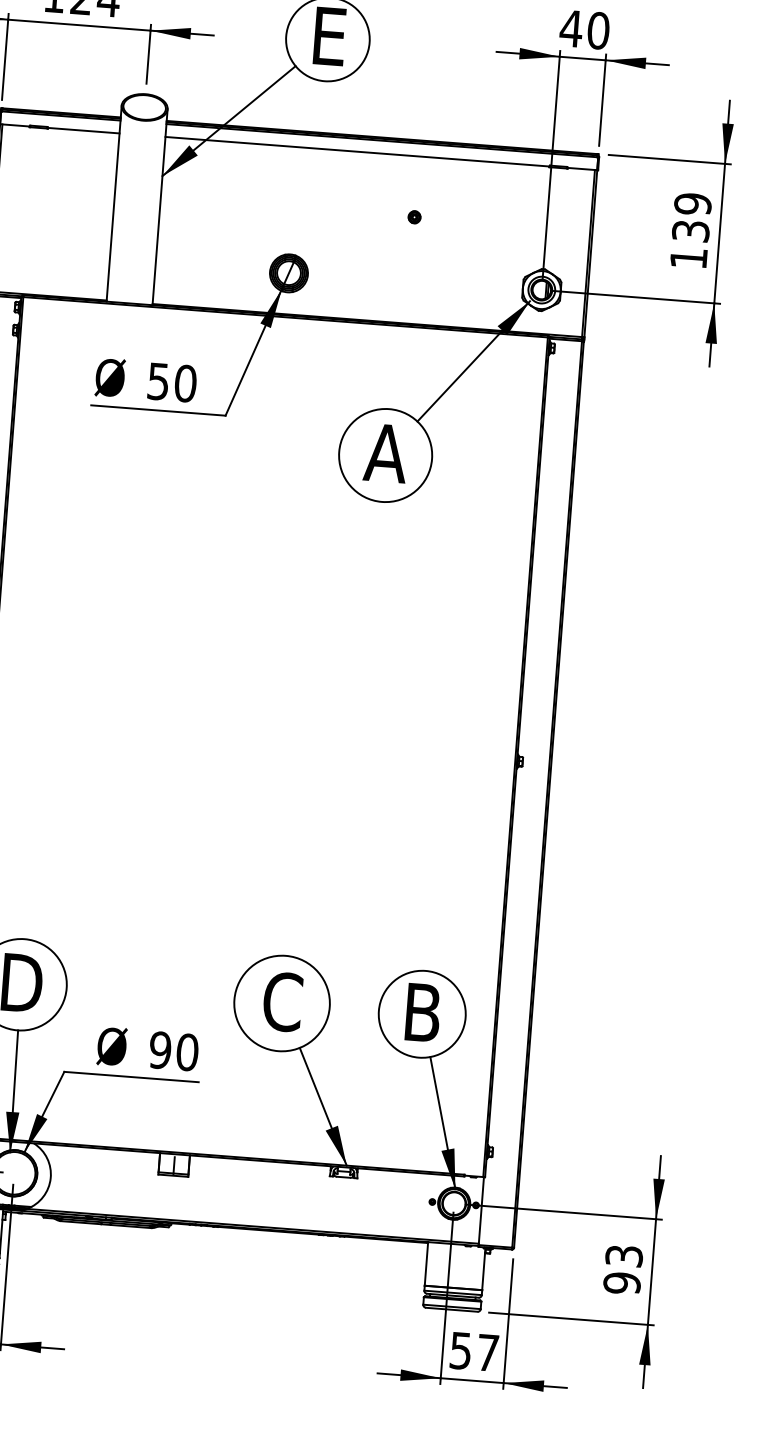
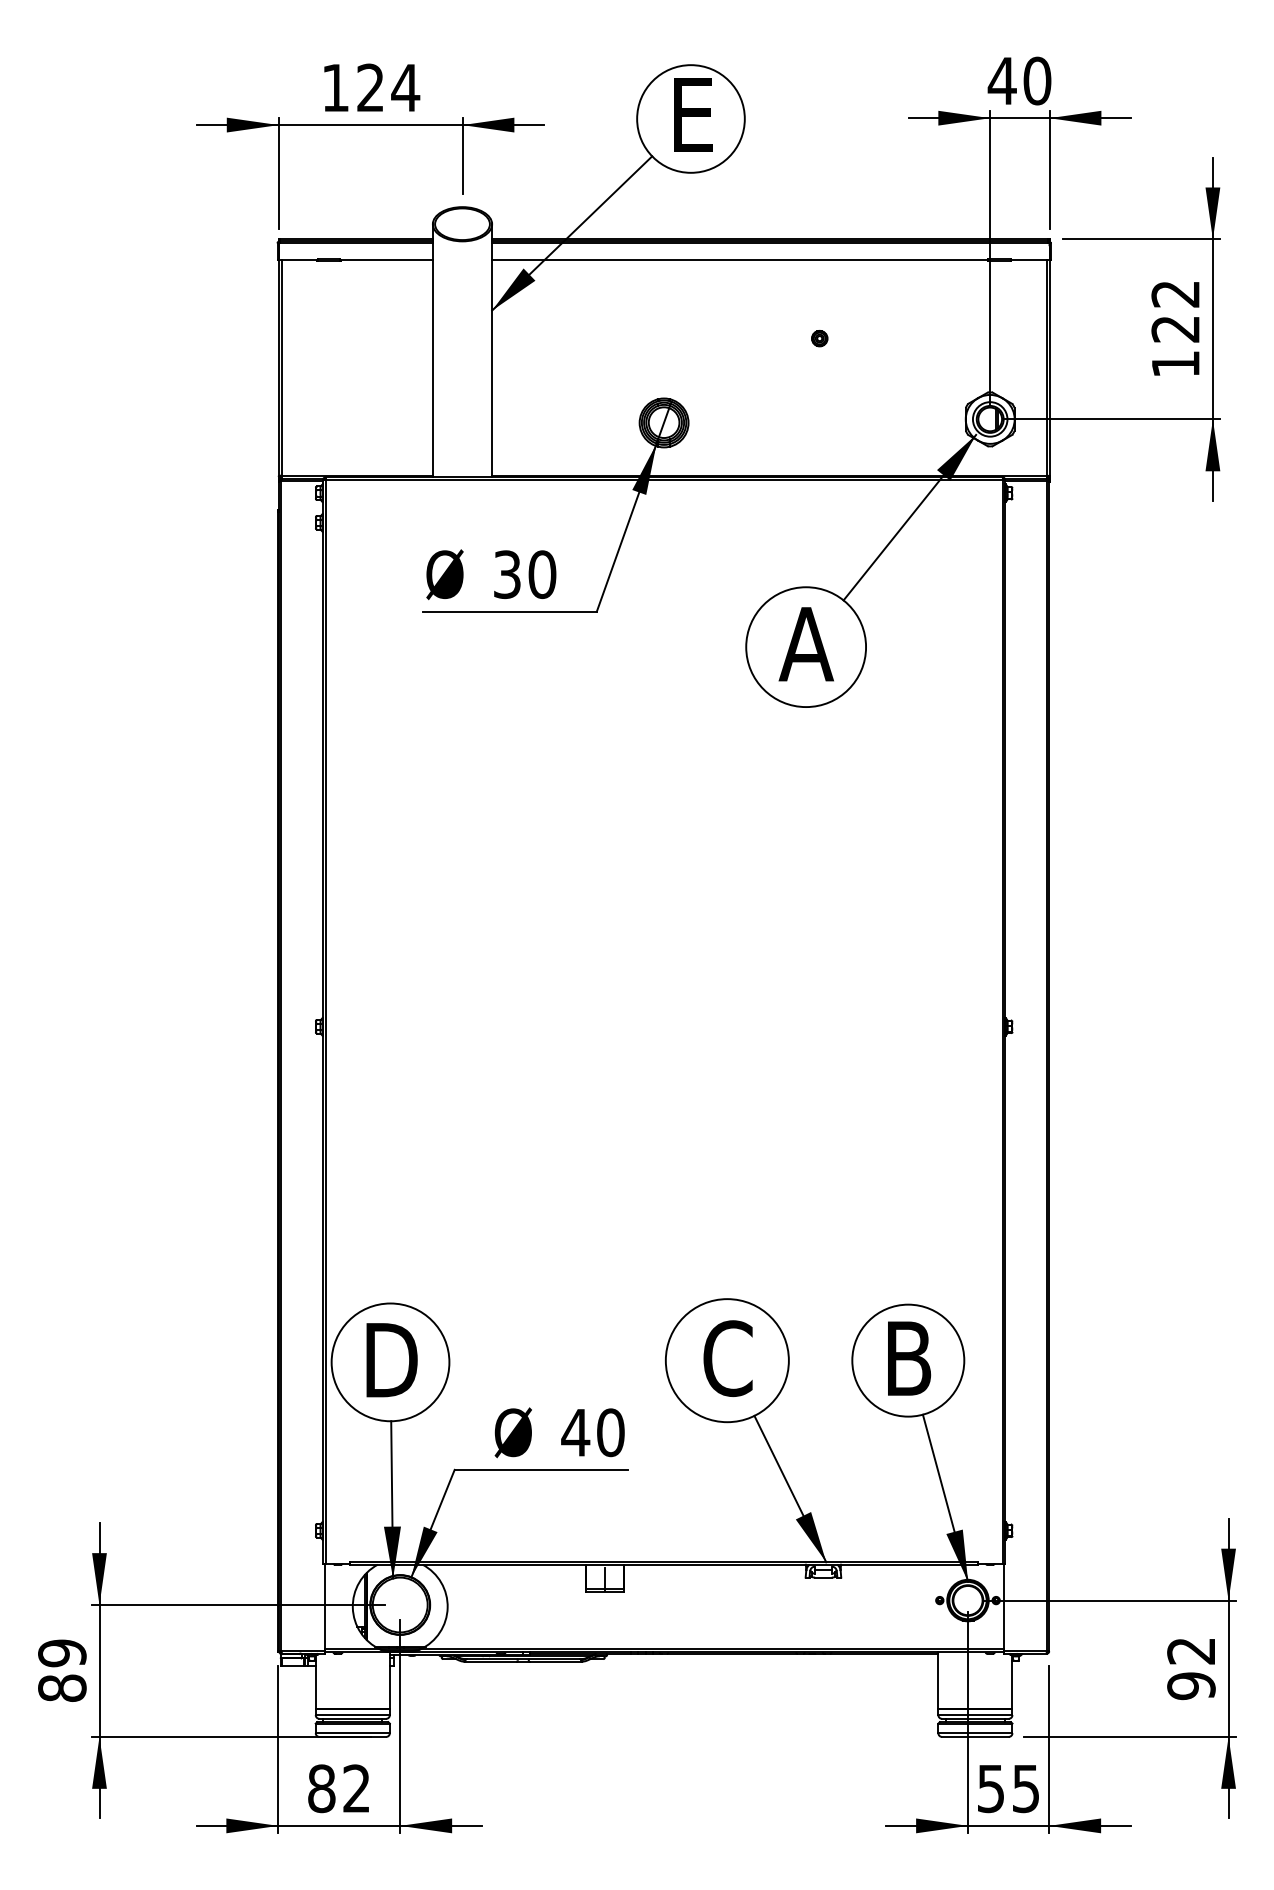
text: (691, 217) -> (1175, 311), 139 -> 122
text: (158, 381) -> (507, 574), 50 -> 30
text: (160, 1050) -> (575, 1432), 90 -> 40
text: (624, 1256) -> (1191, 1651), 93 -> 92
text: (488, 1353) -> (1026, 1789), 57 -> 55

